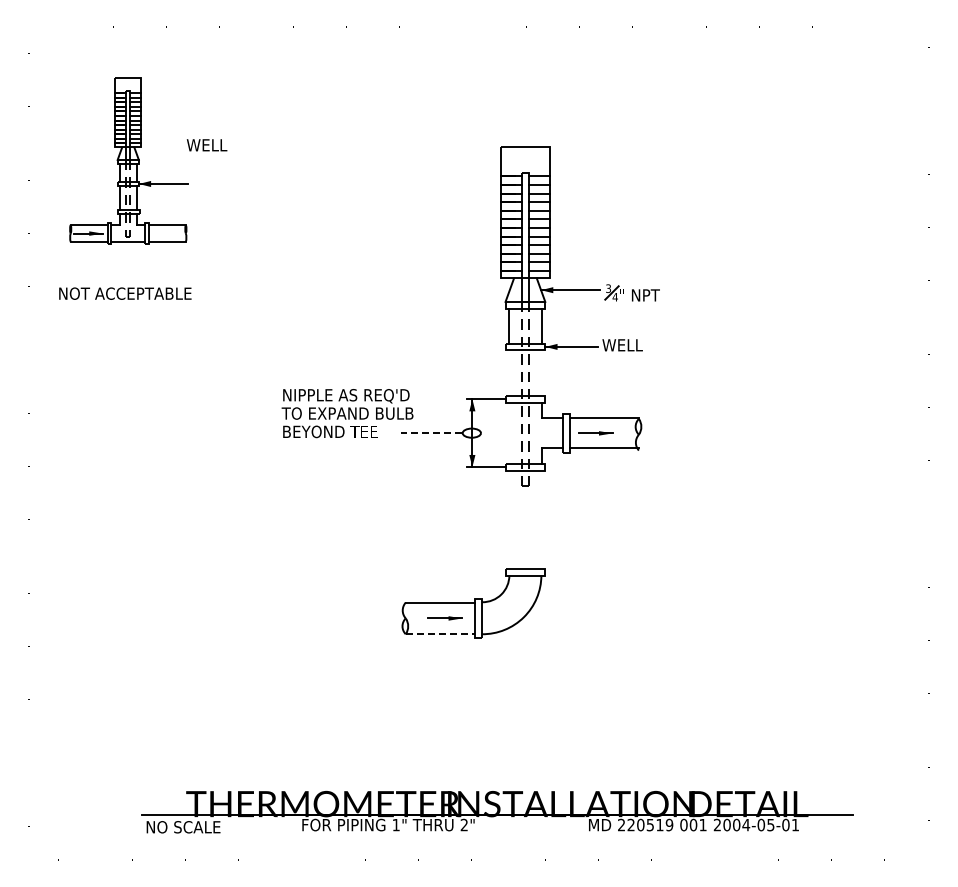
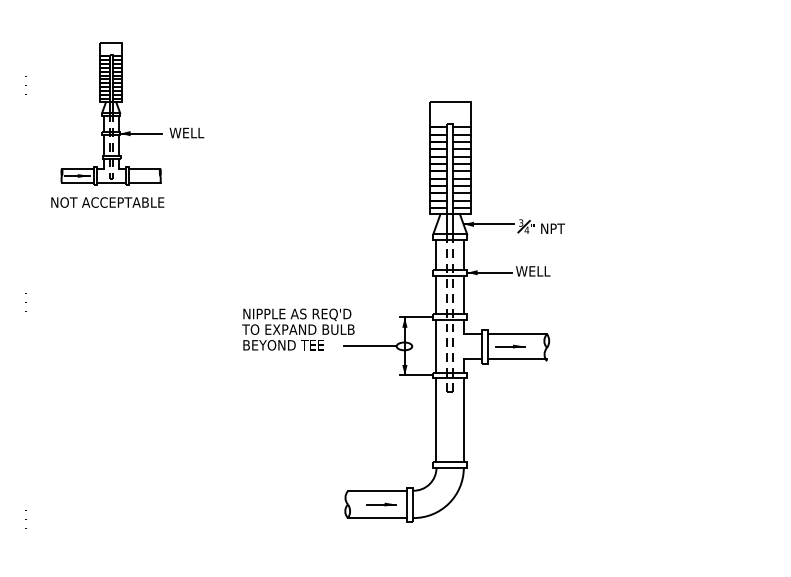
text: (206, 145) -> (186, 133), moved
text: (125, 293) -> (107, 202), moved
line: (509, 372) -> (436, 294), added
line: (541, 372) -> (463, 294), added
line: (431, 433) -> (370, 346), dashed -> solid
line: (509, 433) -> (436, 346), added
line: (509, 519) -> (436, 420), added
line: (541, 519) -> (463, 420), added
line: (440, 634) -> (377, 518), dashed -> solid

